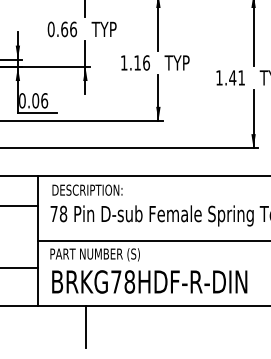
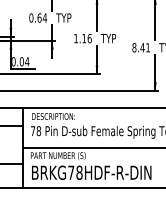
text: (72, 28) -> (44, 17), 0.66 -> 0.64
text: (219, 77) -> (134, 47), 1.41 -> 8.41
text: (44, 100) -> (27, 61), 0.06 -> 0.04
line: (85, 327) -> (52, 200), removed

